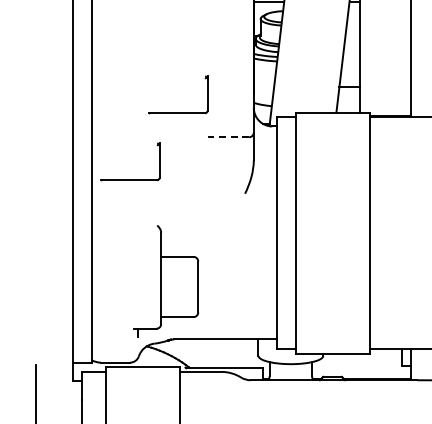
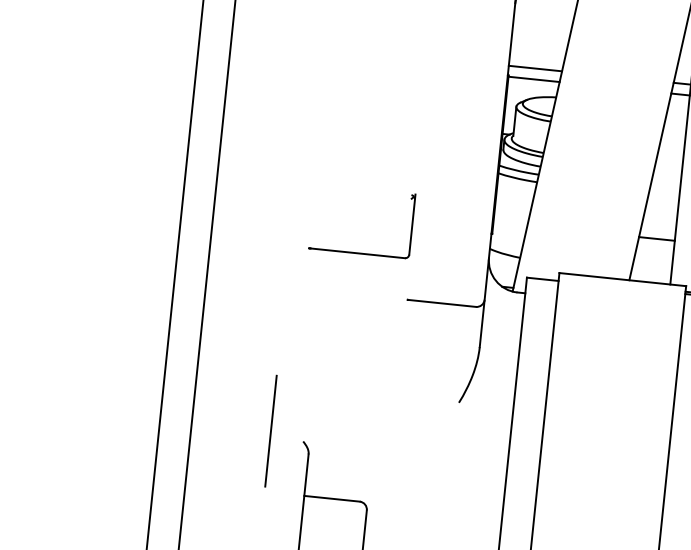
line: (229, 137) -> (442, 303), dashed -> solid
part: (130, 179) -> (265, 358), removed
line: (138, 221) -> (271, 431), added

